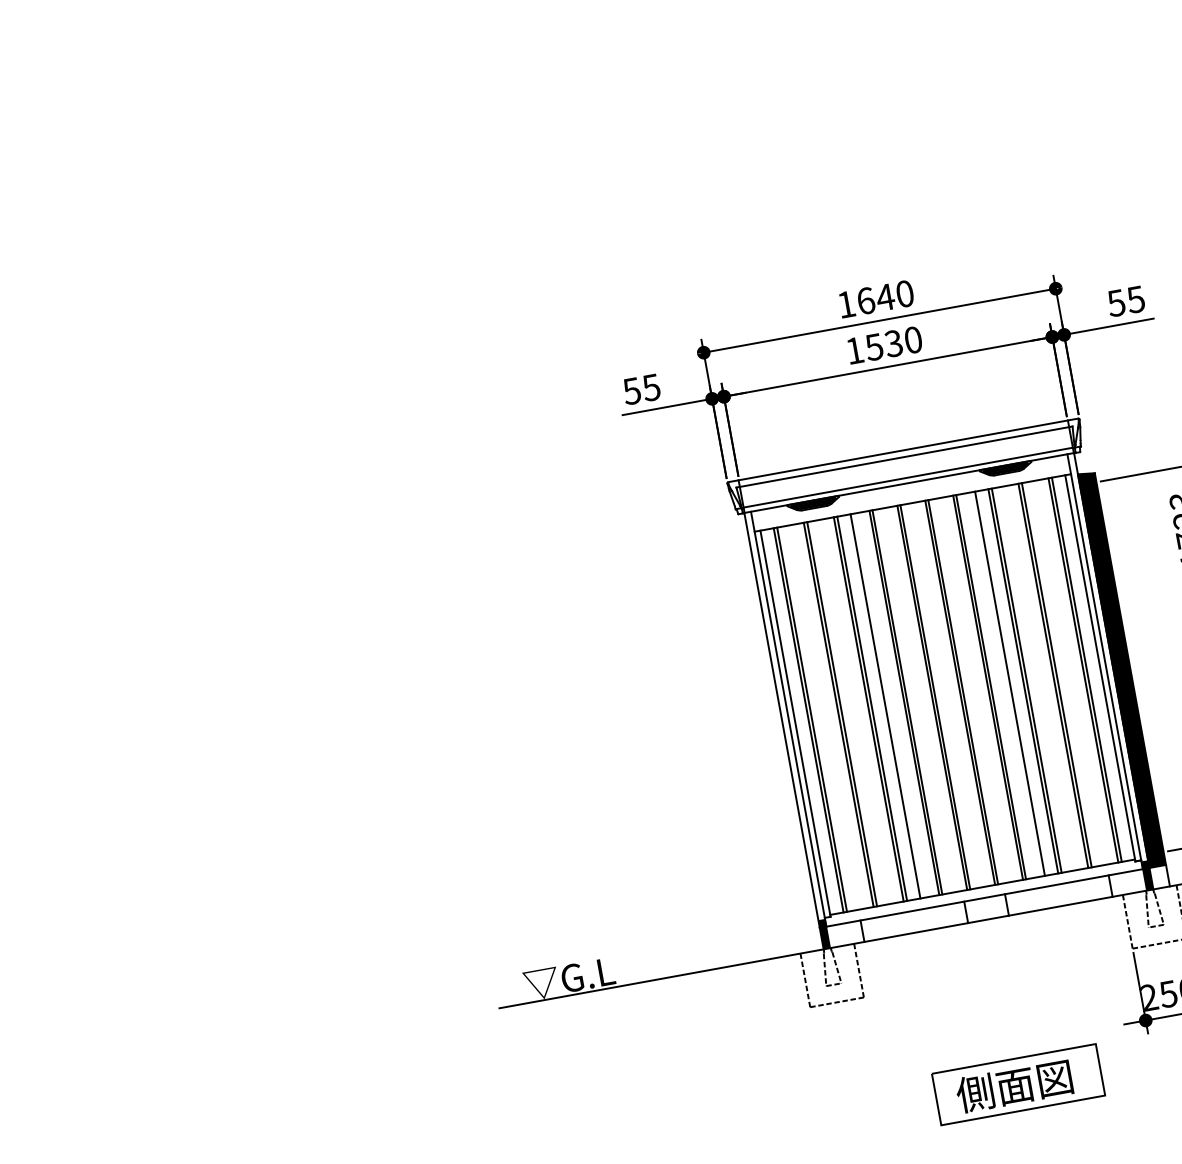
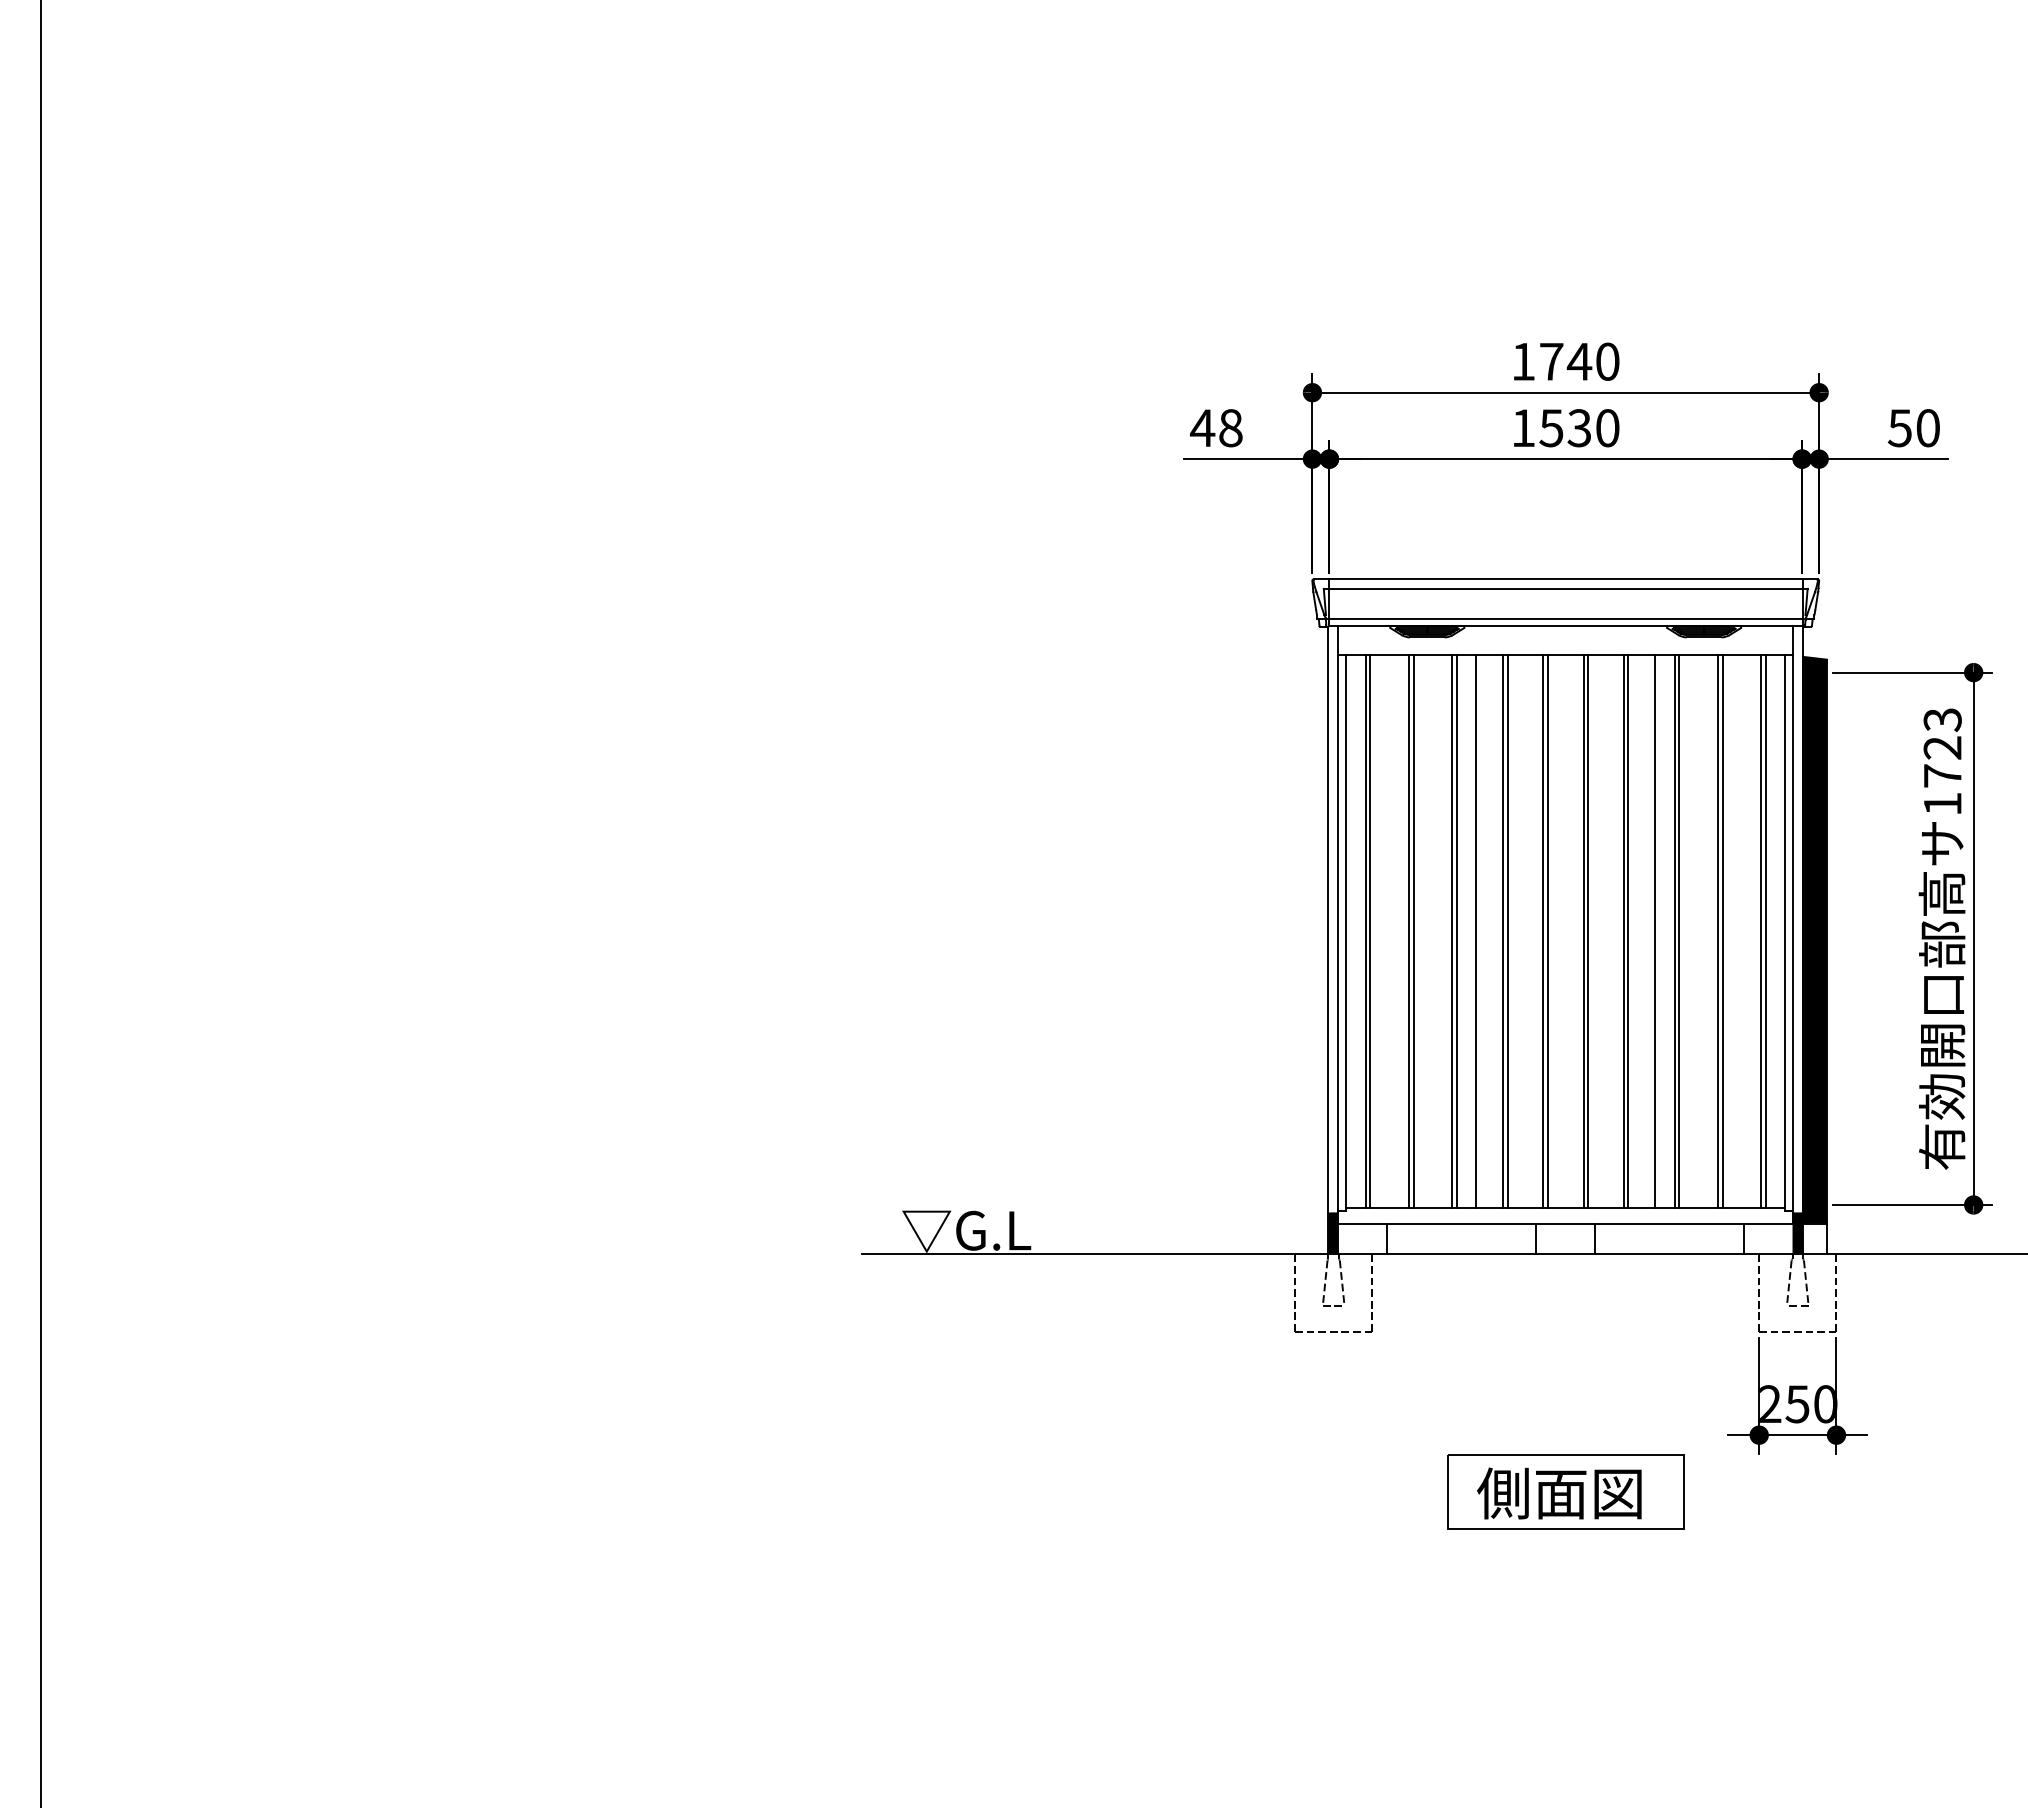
text: (1135, 299) -> (1927, 428), 55 -> 50
text: (865, 300) -> (1551, 361), 1640 -> 1740
text: (641, 389) -> (1216, 428), 55 -> 48

